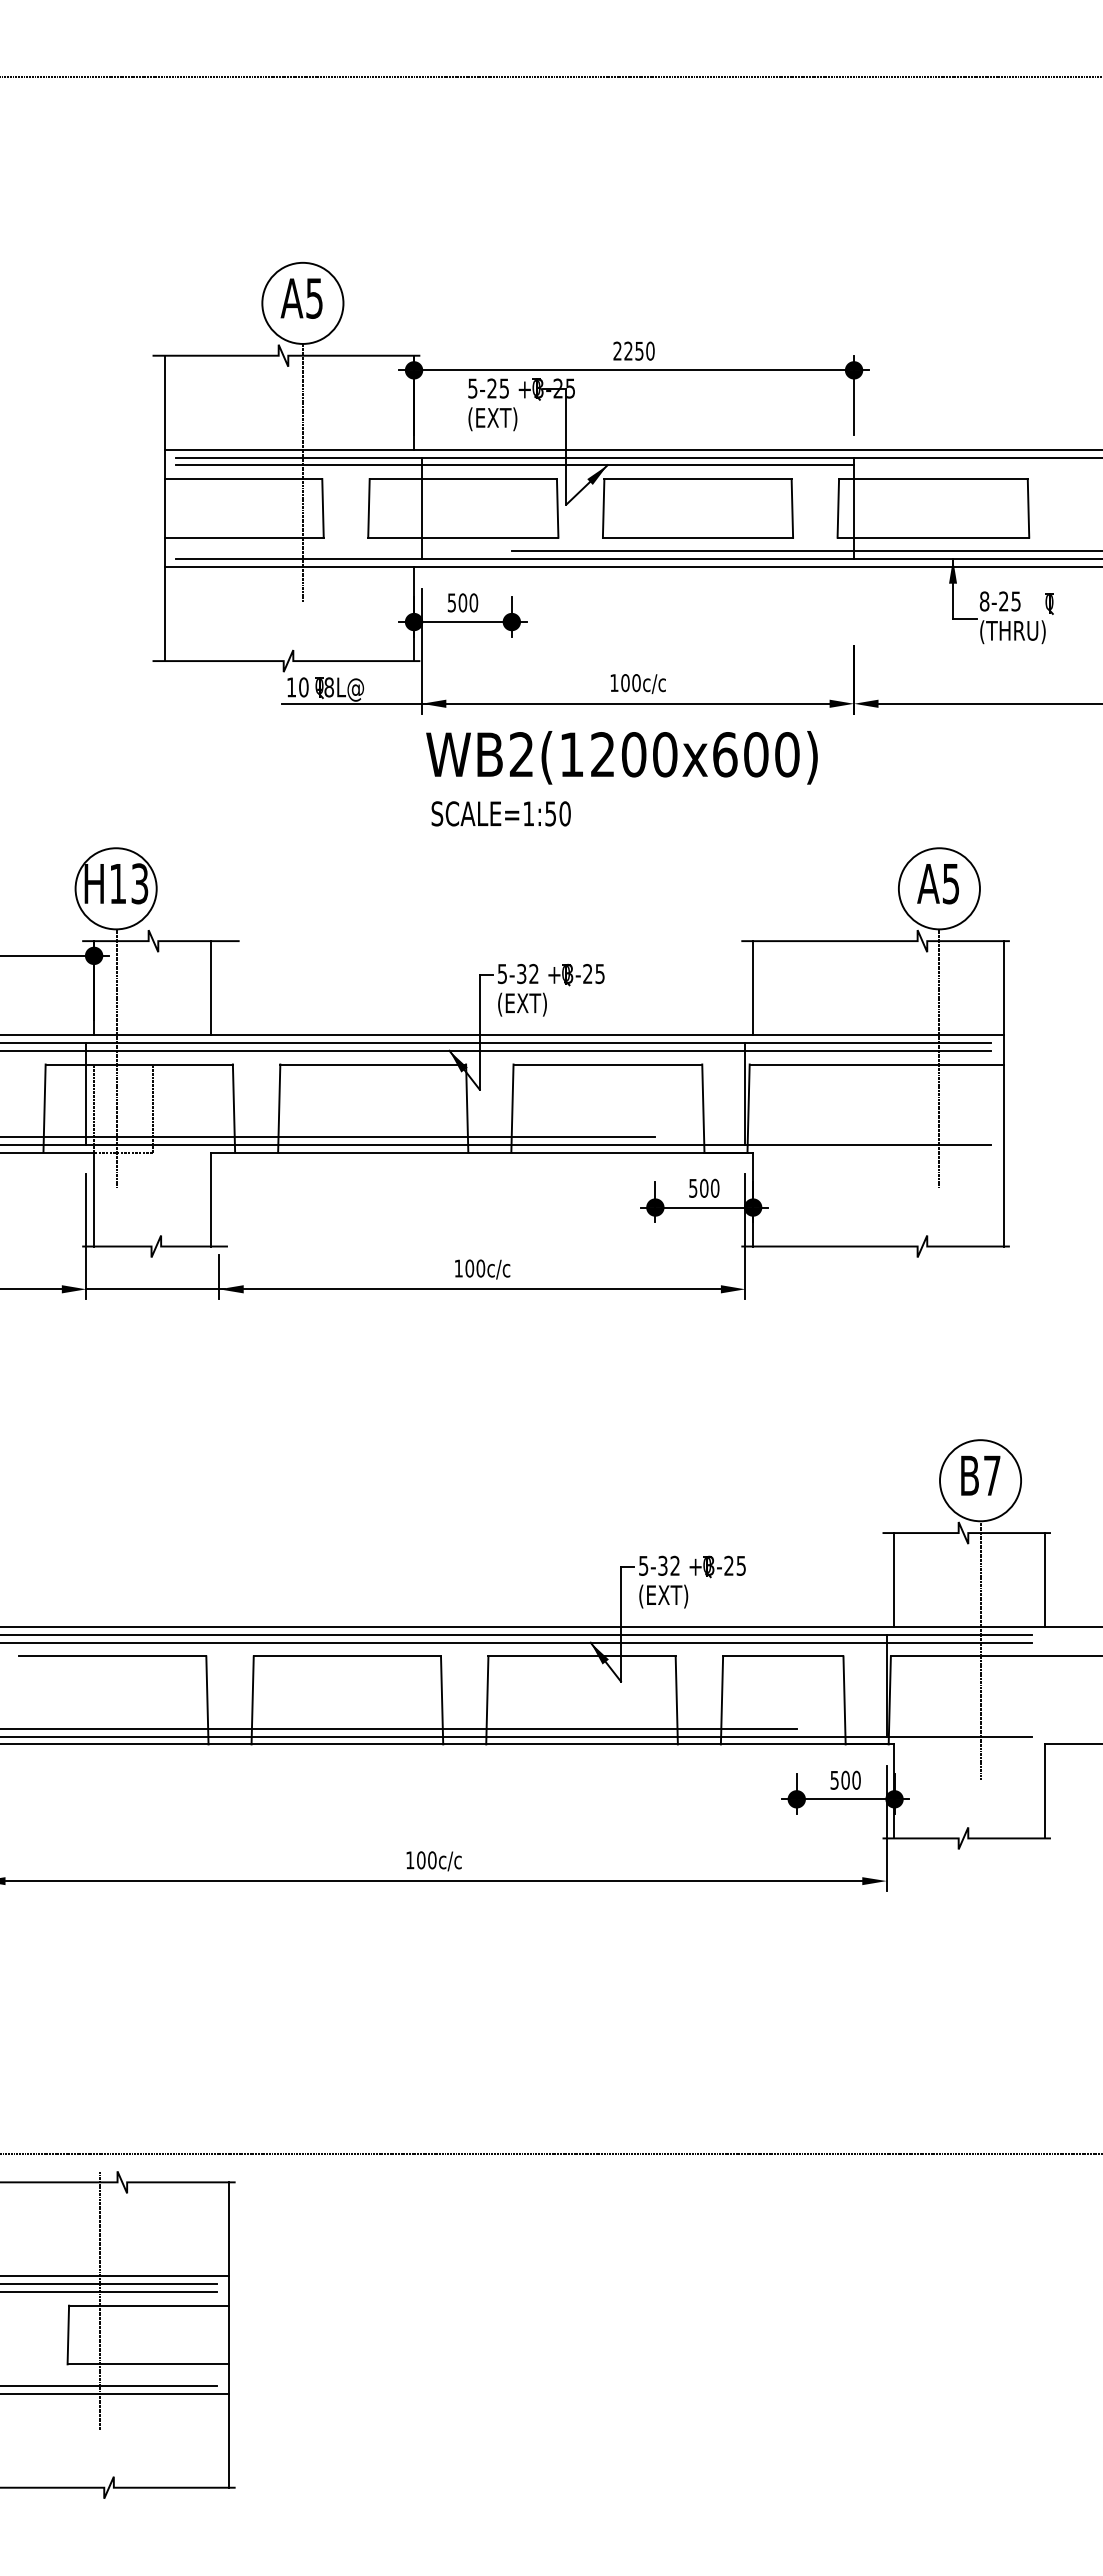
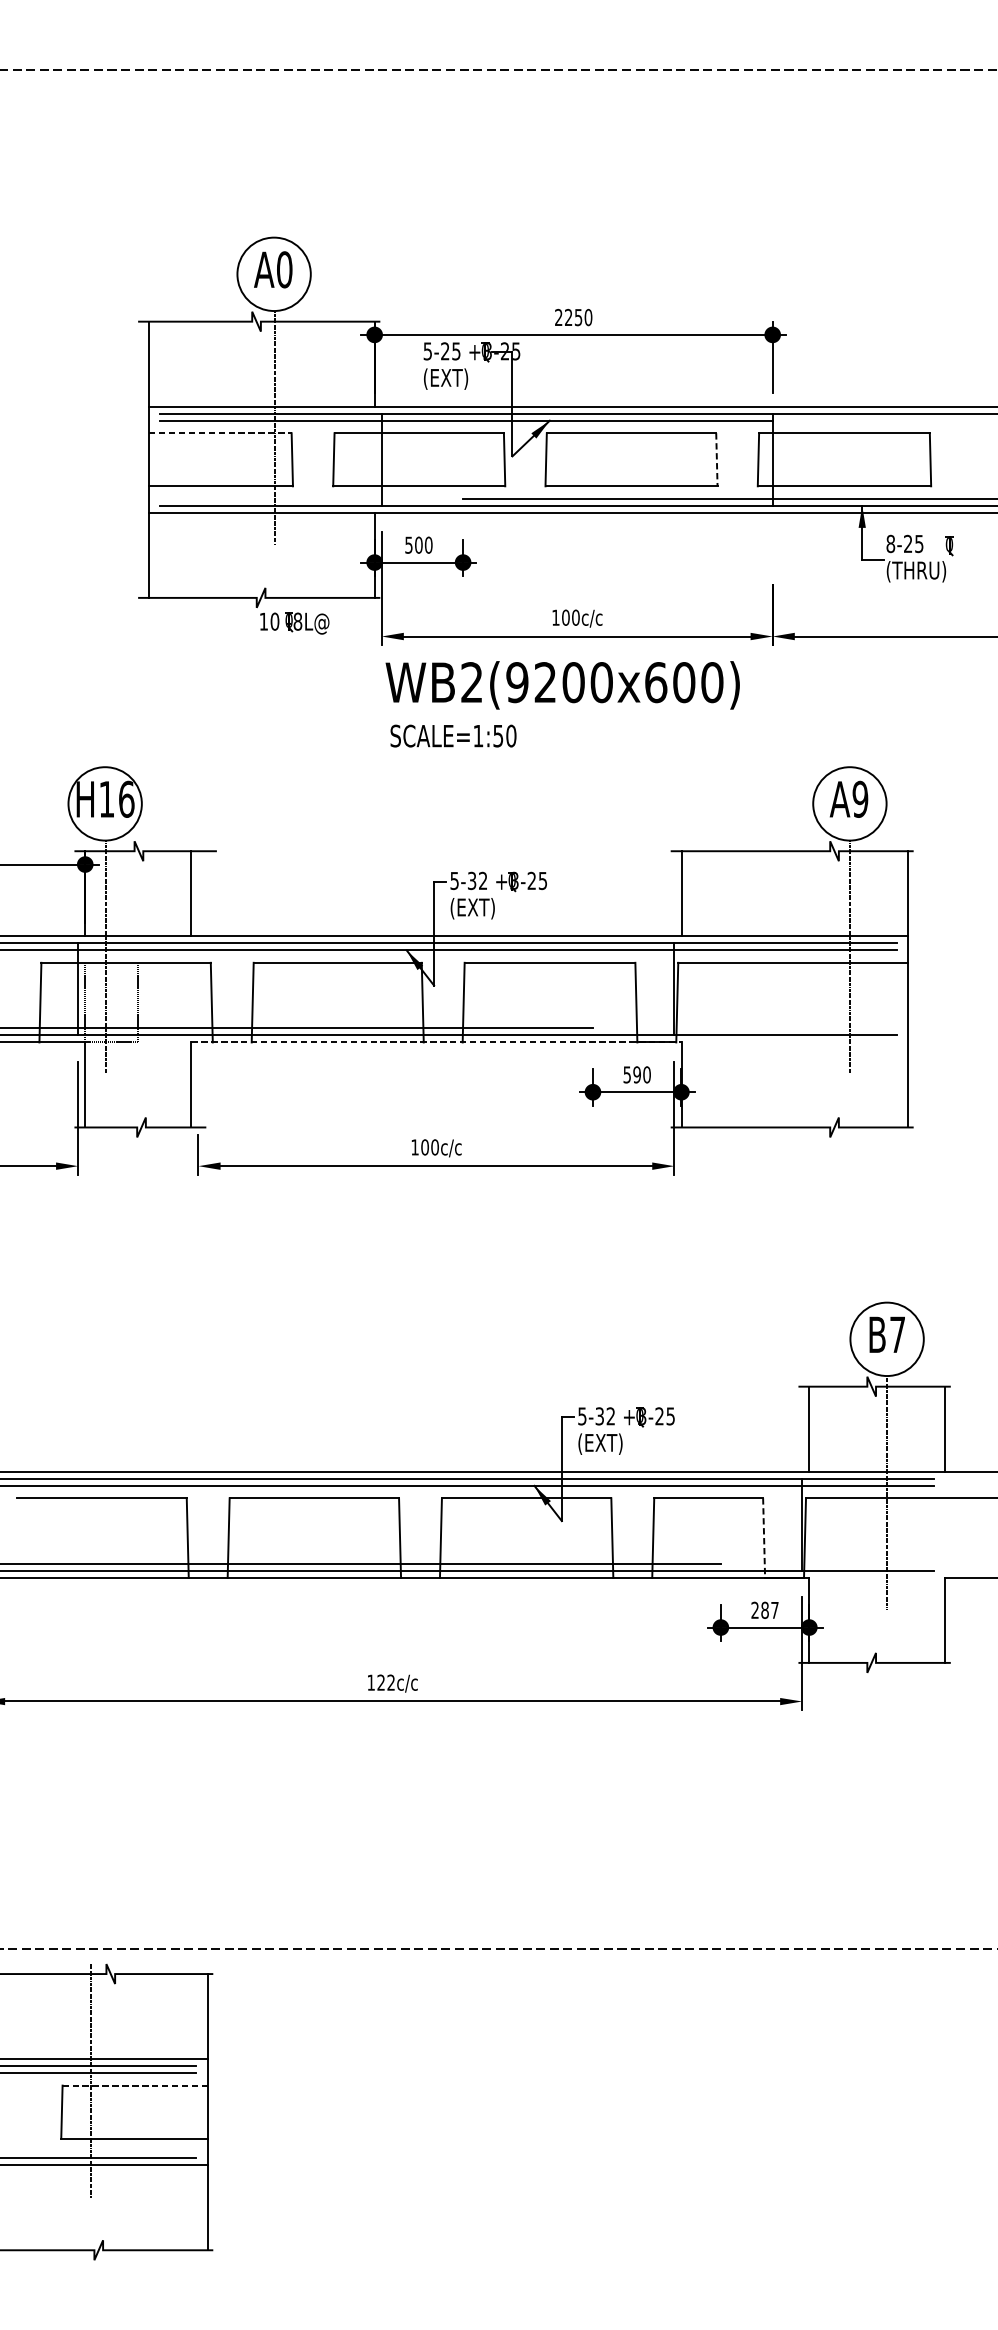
text: (314, 297) -> (284, 268), A5 -> A0
line: (243, 479) -> (220, 433), solid -> dashed
line: (792, 508) -> (717, 459), solid -> dashed
line: (359, 703) -> (325, 636), removed
text: (571, 754) -> (517, 682), WB2(1200x600) -> WB2(9200x600)
text: (139, 883) -> (126, 799), H13 -> H16
text: (950, 883) -> (859, 799), A5 -> A9
line: (482, 1152) -> (436, 1042), solid -> dashed
text: (704, 1188) -> (637, 1074), 500 -> 590
line: (155, 1289) -> (140, 1166), removed
line: (844, 1700) -> (764, 1538), solid -> dashed
text: (845, 1779) -> (764, 1609), 500 -> 287
text: (426, 1860) -> (385, 1682), 100c/c -> 122c/c
line: (149, 2305) -> (135, 2085), solid -> dashed

